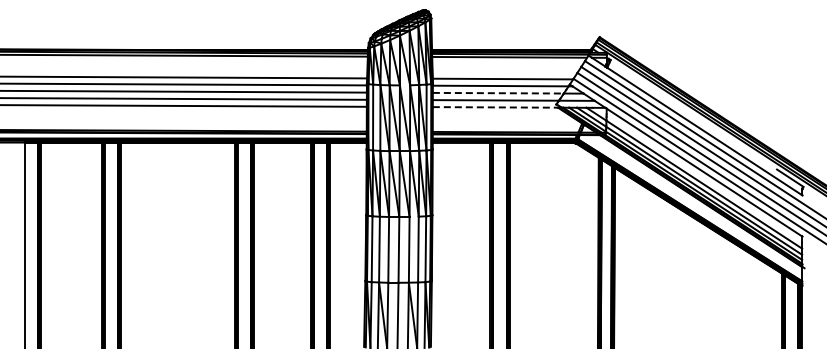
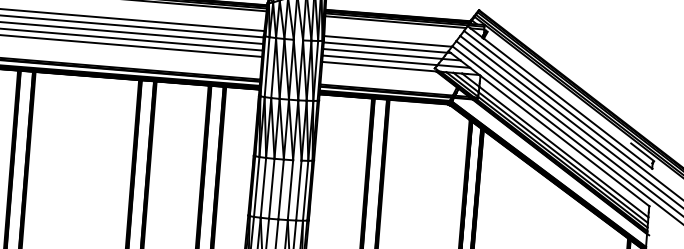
line: (498, 93) -> (382, 54), dashed -> solid
line: (495, 107) -> (379, 66), dashed -> solid

